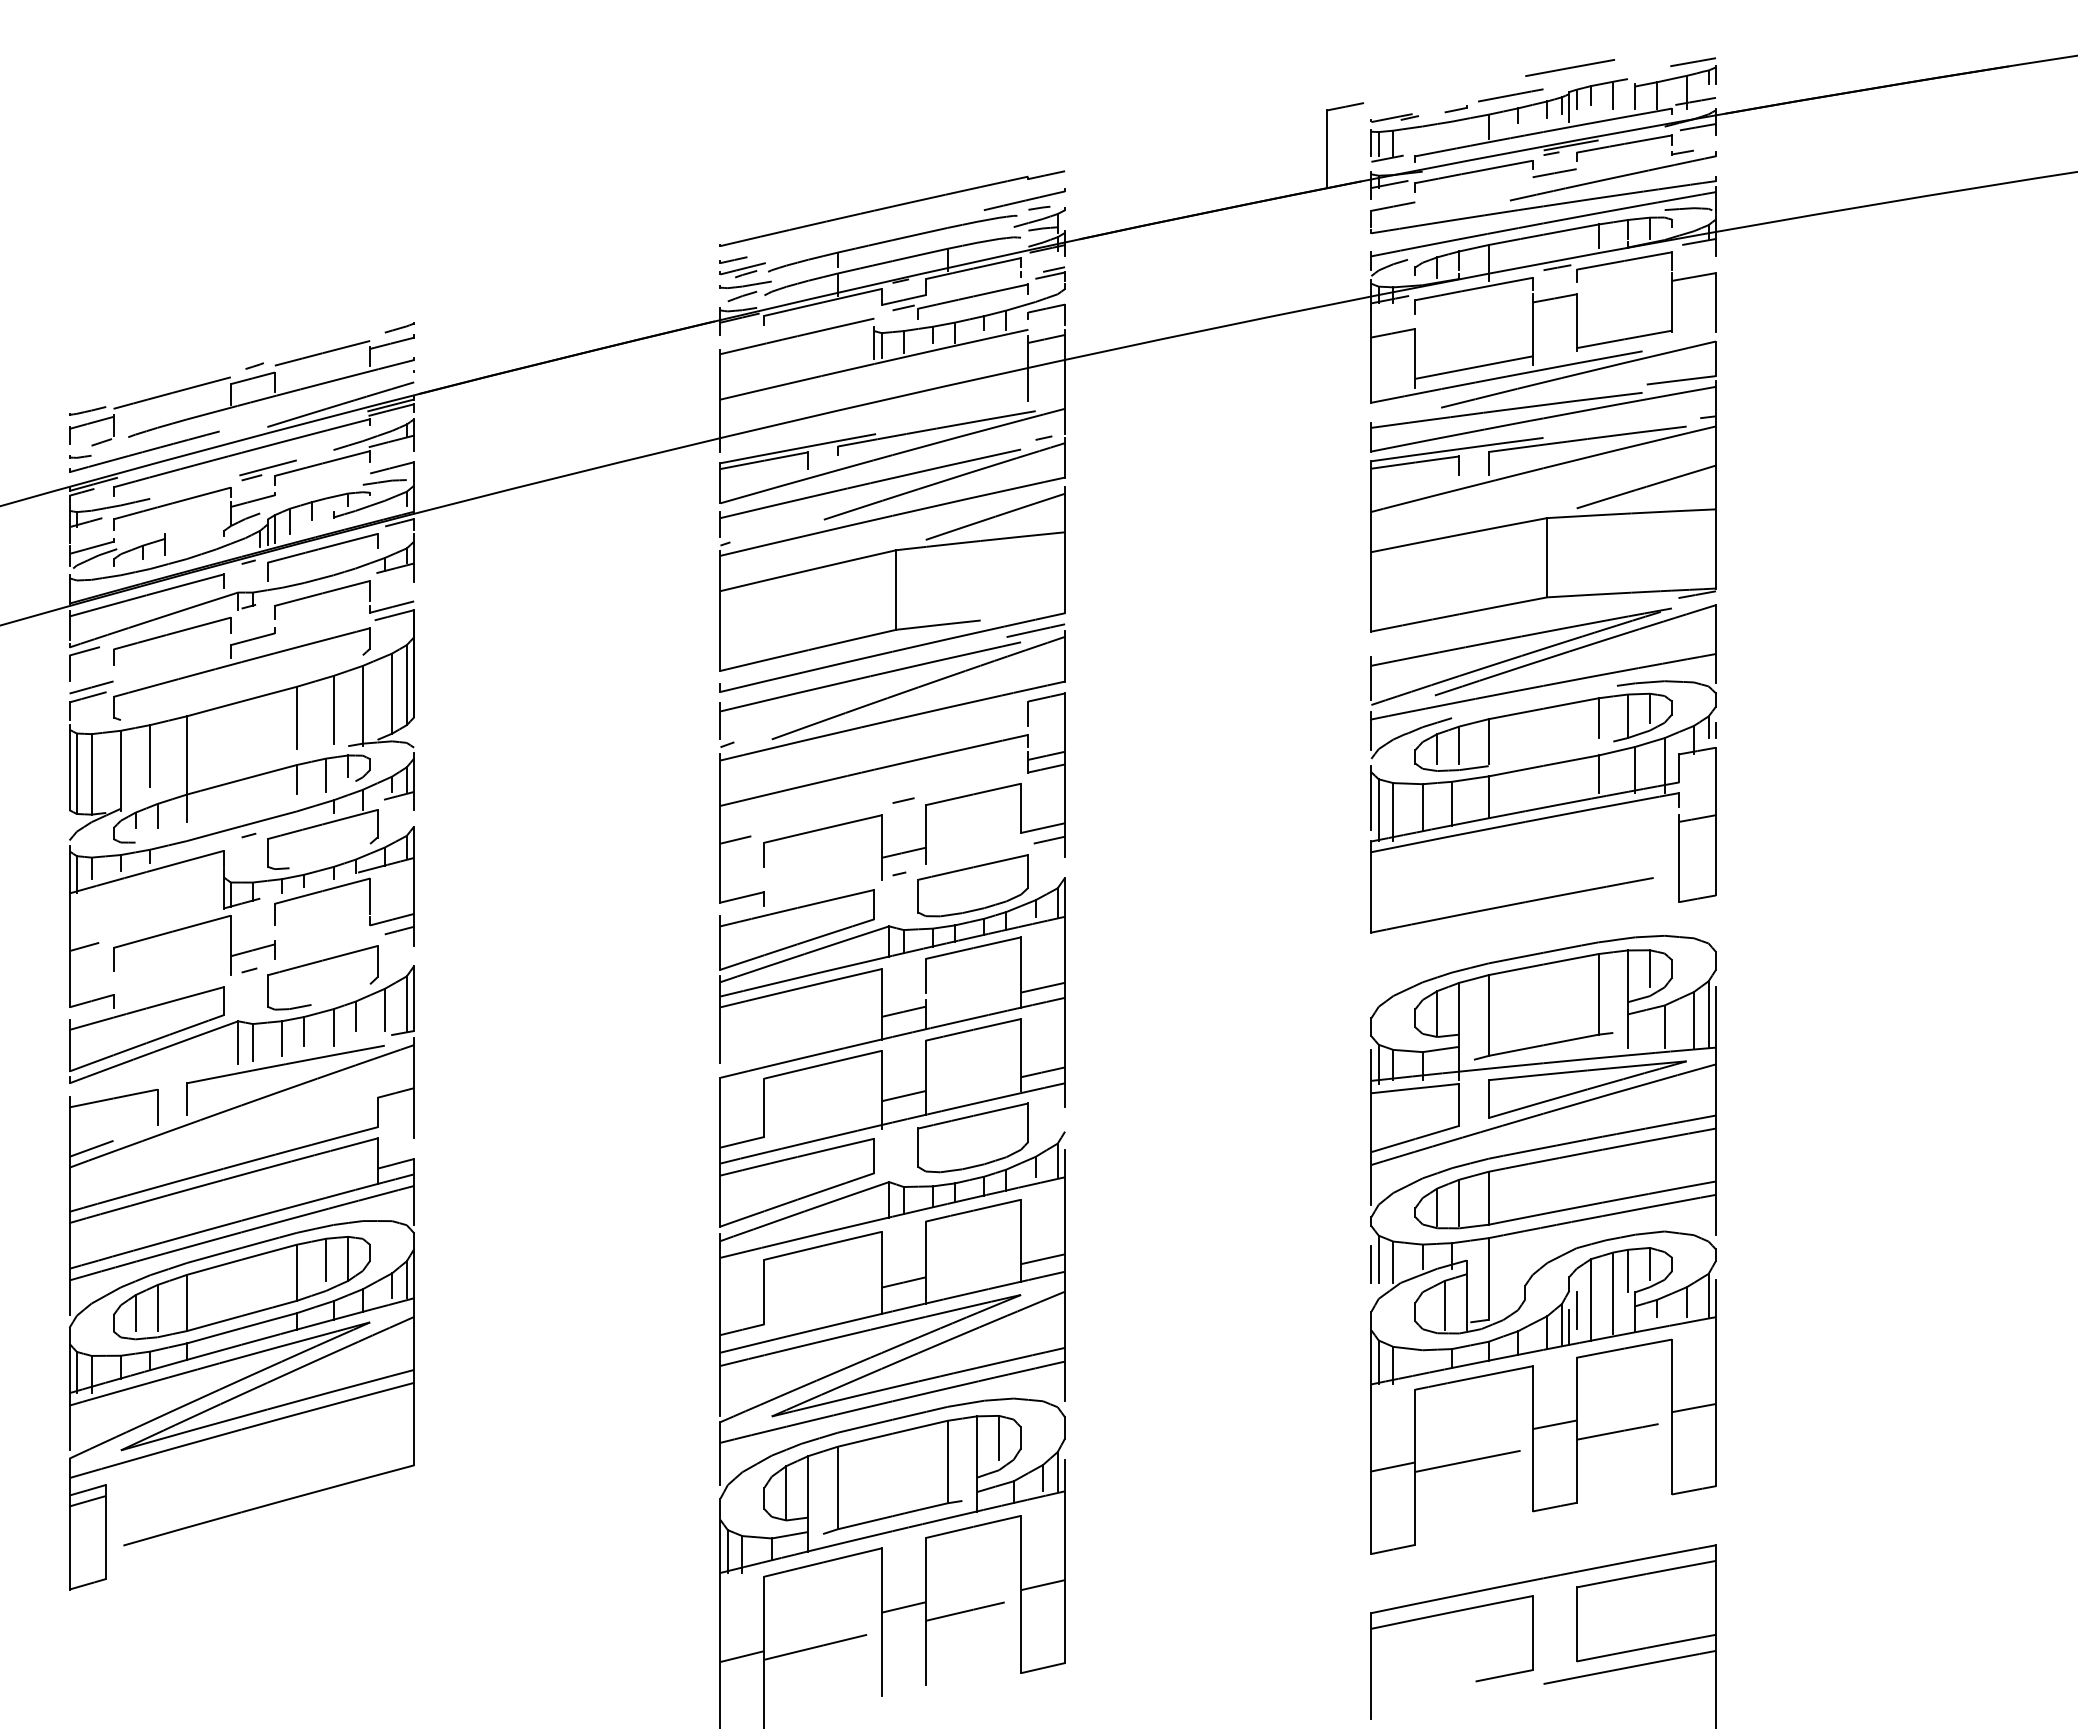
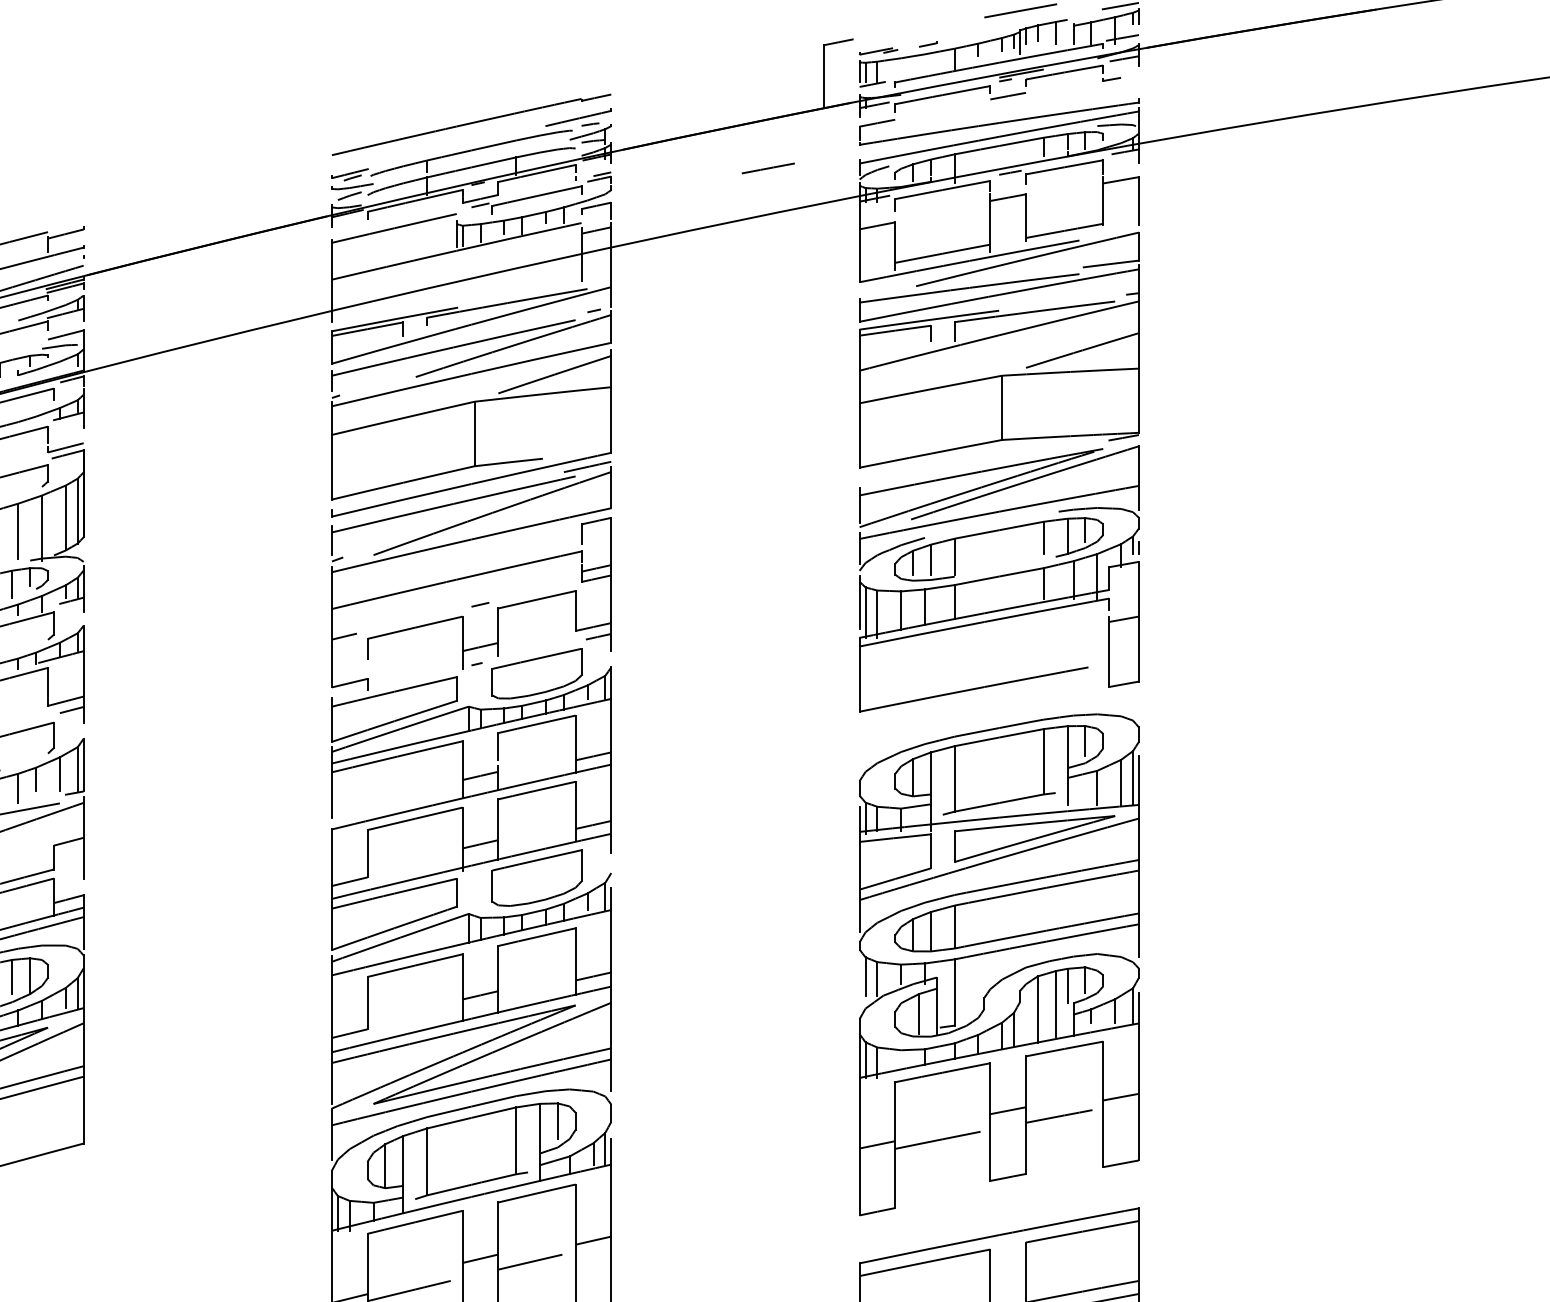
line: (1510, 95) -> (768, 168), moved
part: (1613, 176) -> (1055, 98), removed
part: (733, 259) -> (342, 166), removed
line: (399, 327) -> (71, 221), removed
line: (1371, 1264) -> (859, 980), removed
line: (1576, 1310) -> (1025, 1018), removed
line: (1569, 1327) -> (1020, 1031), removed

